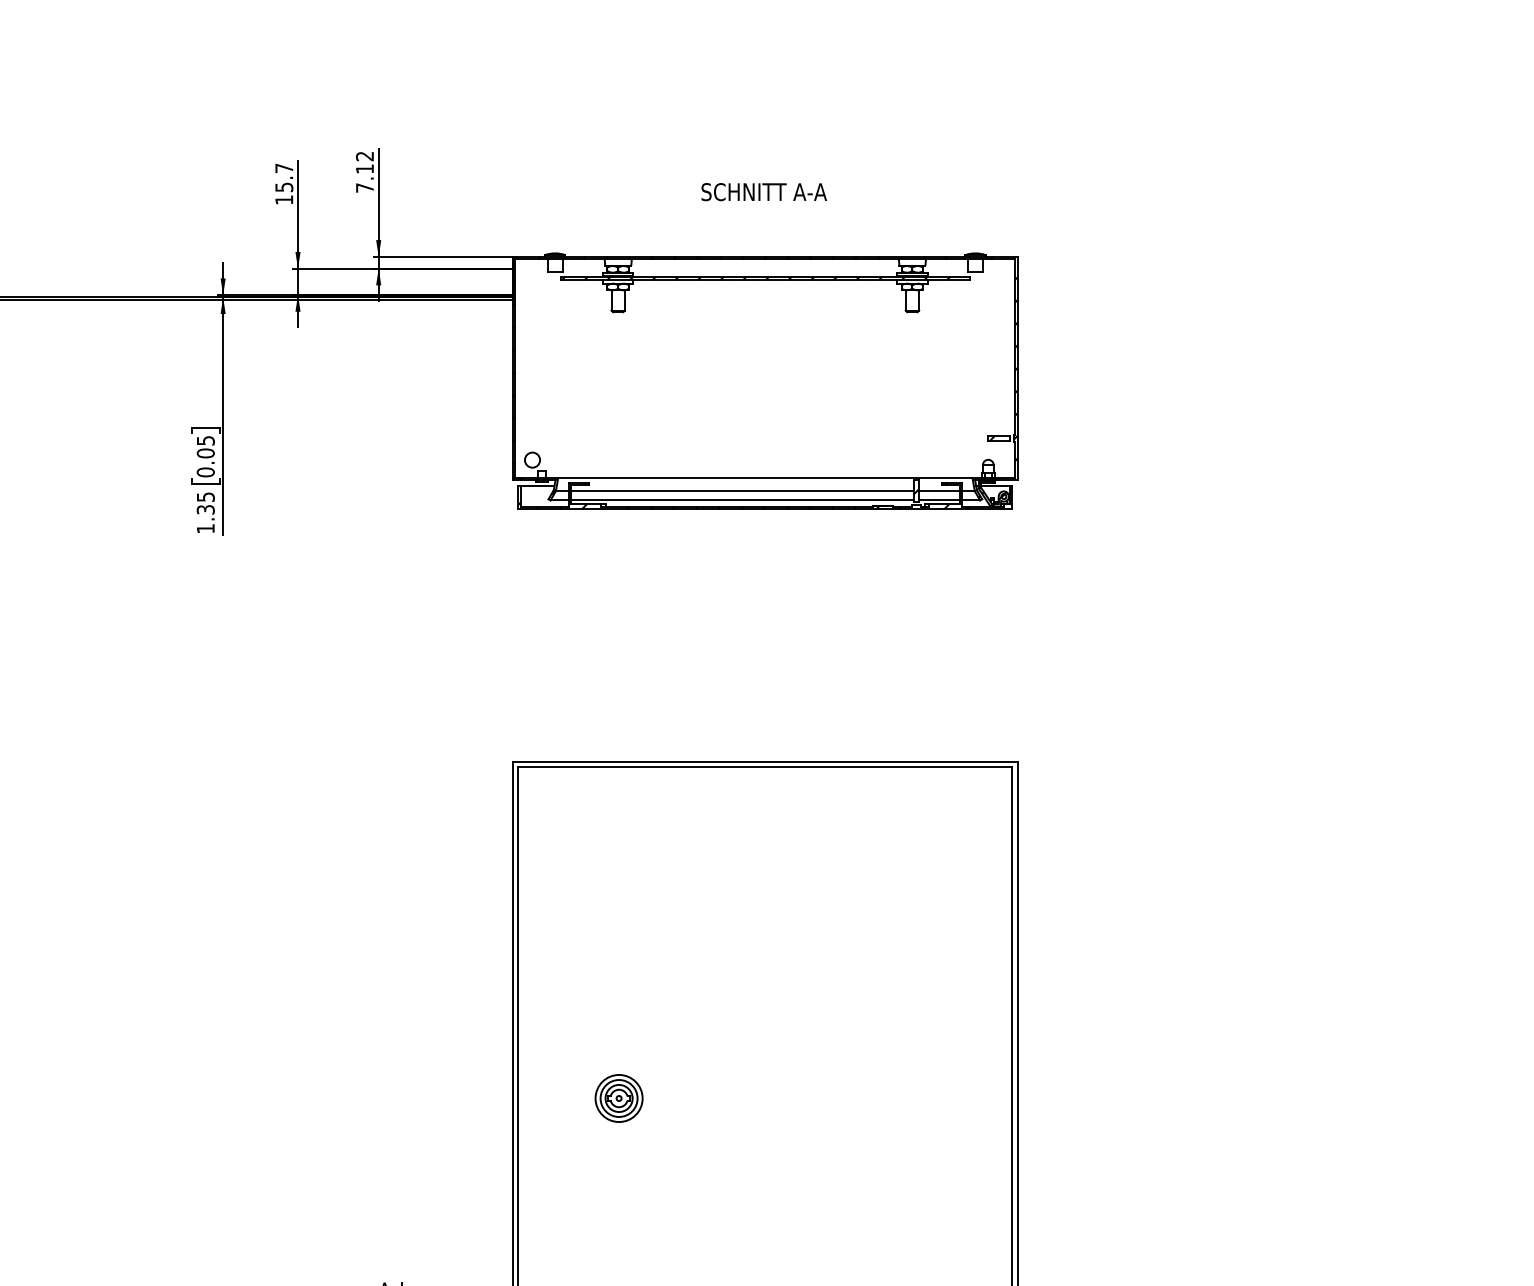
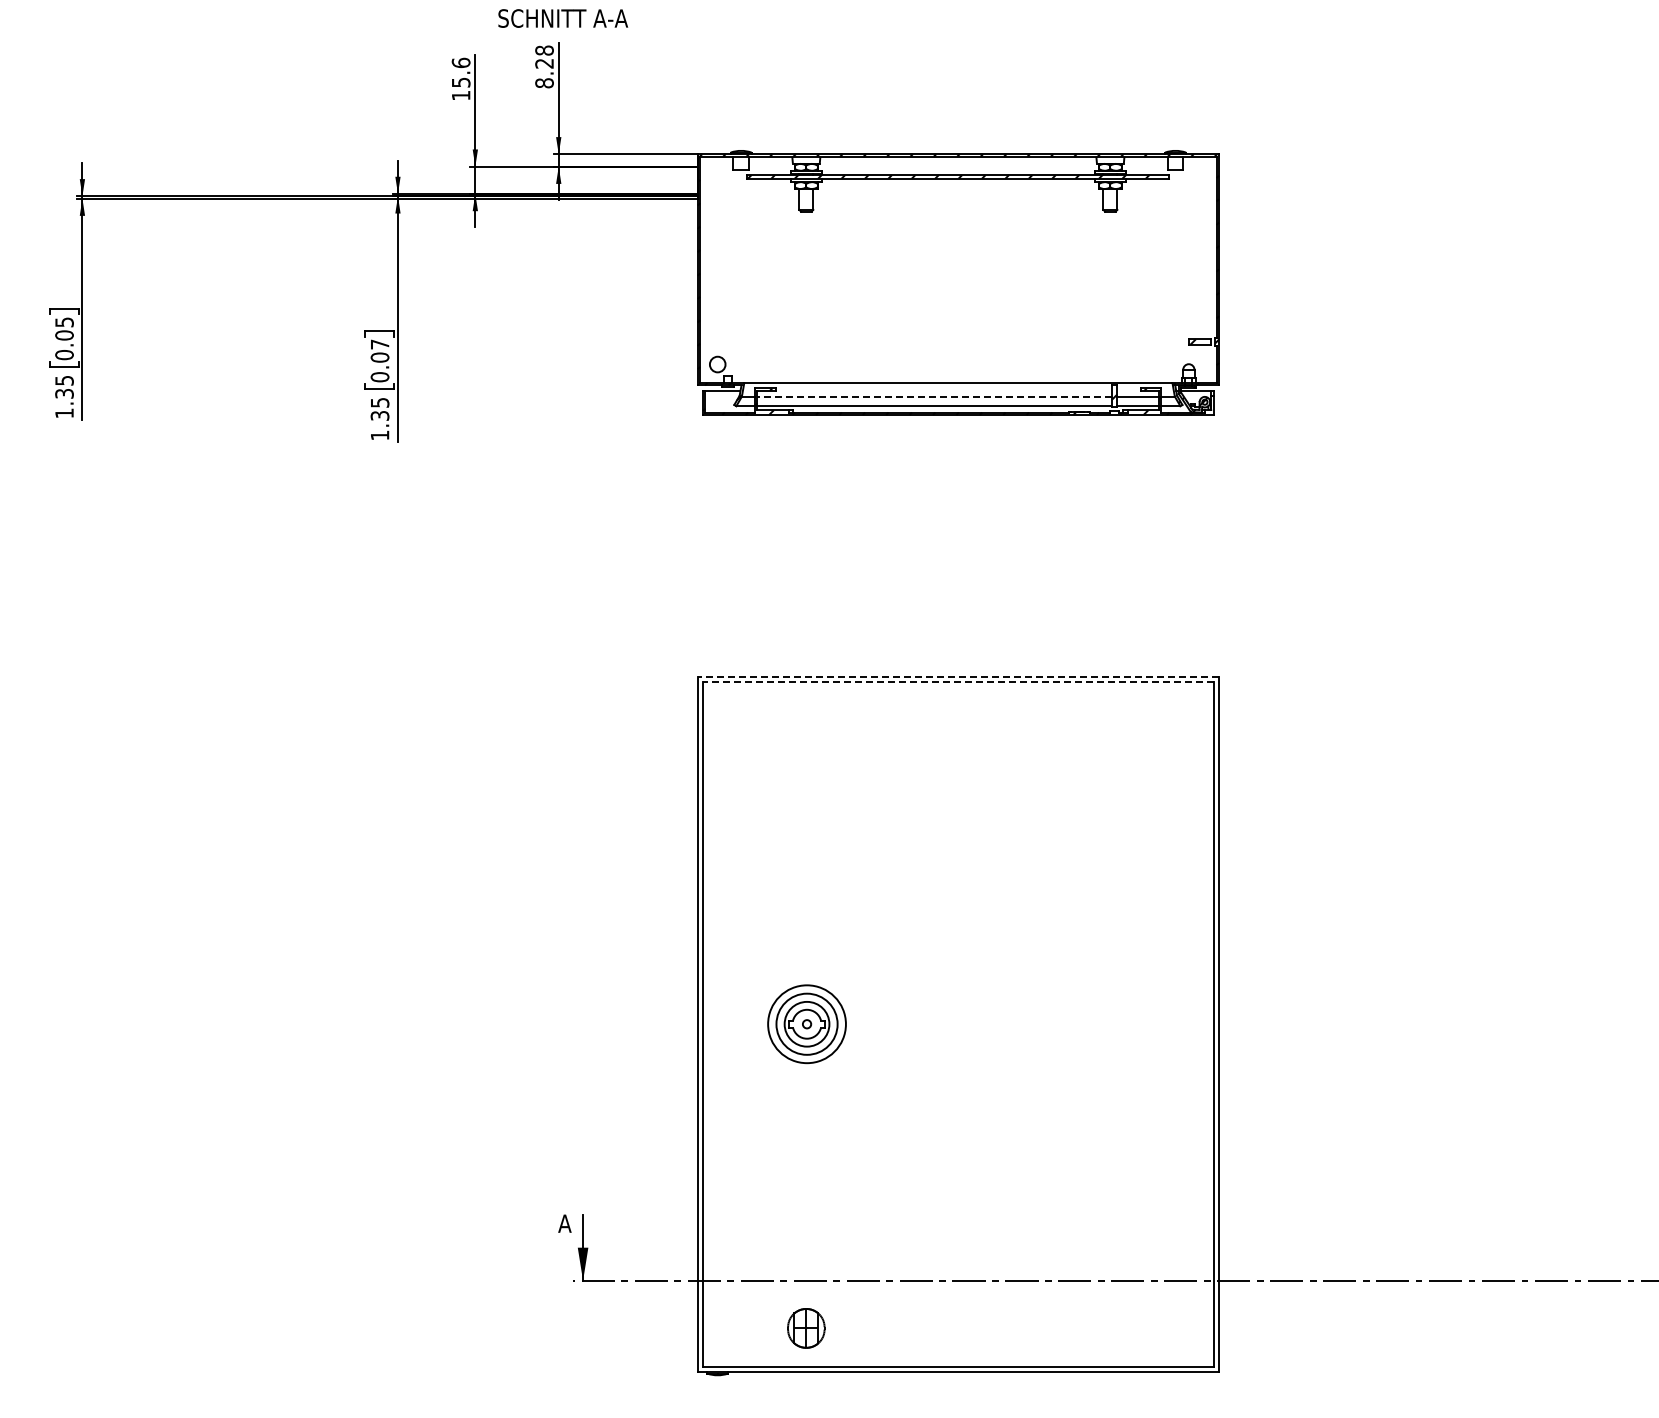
text: (283, 167) -> (460, 62), 15.7 -> 15.6
text: (364, 171) -> (544, 66), 7.12 -> 8.28
text: (764, 192) -> (563, 18), moved
text: (206, 440) -> (380, 344), 0.05 -> 0.07
line: (742, 491) -> (934, 396), solid -> dashed
line: (765, 761) -> (958, 676), solid -> dashed
line: (764, 767) -> (957, 682), solid -> dashed
part: (619, 1098) -> (807, 1024), size x1.6

